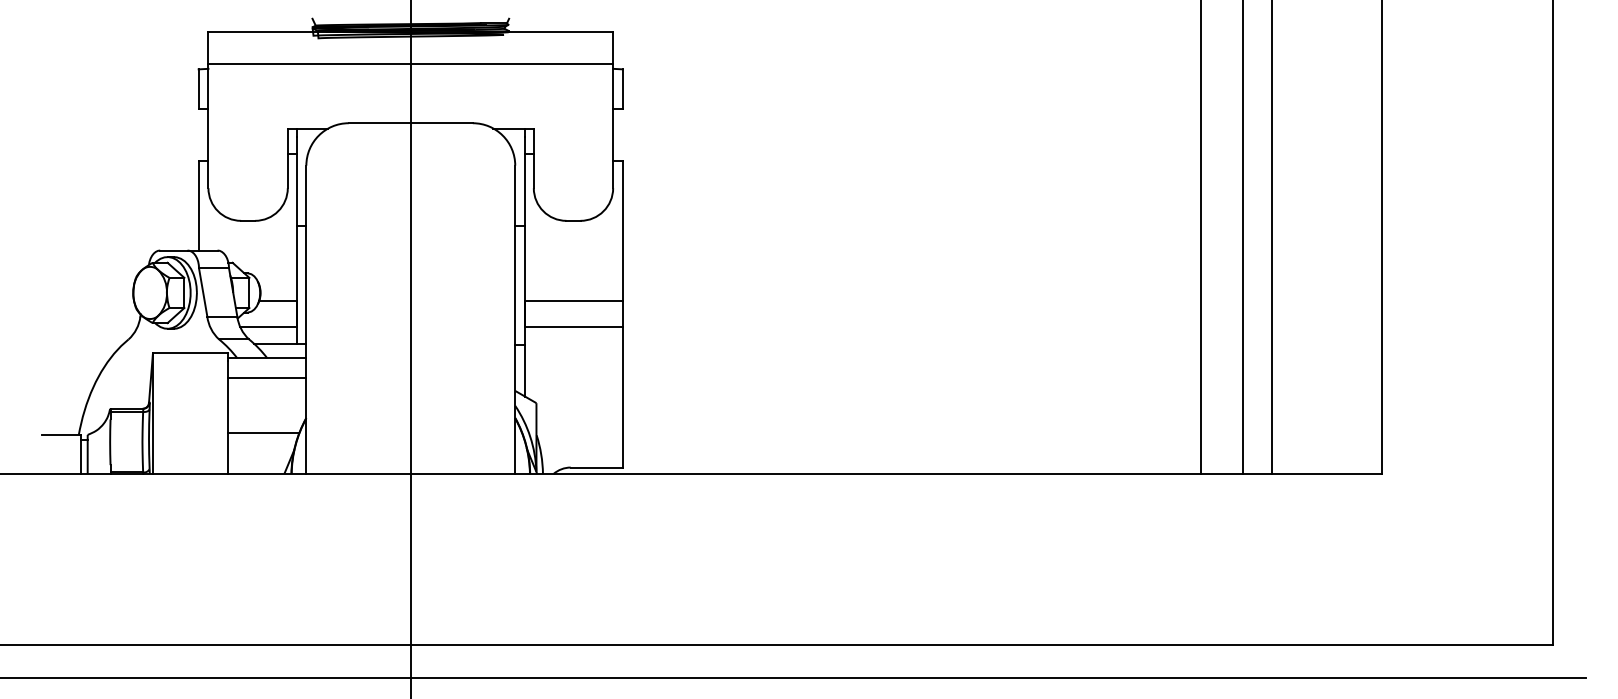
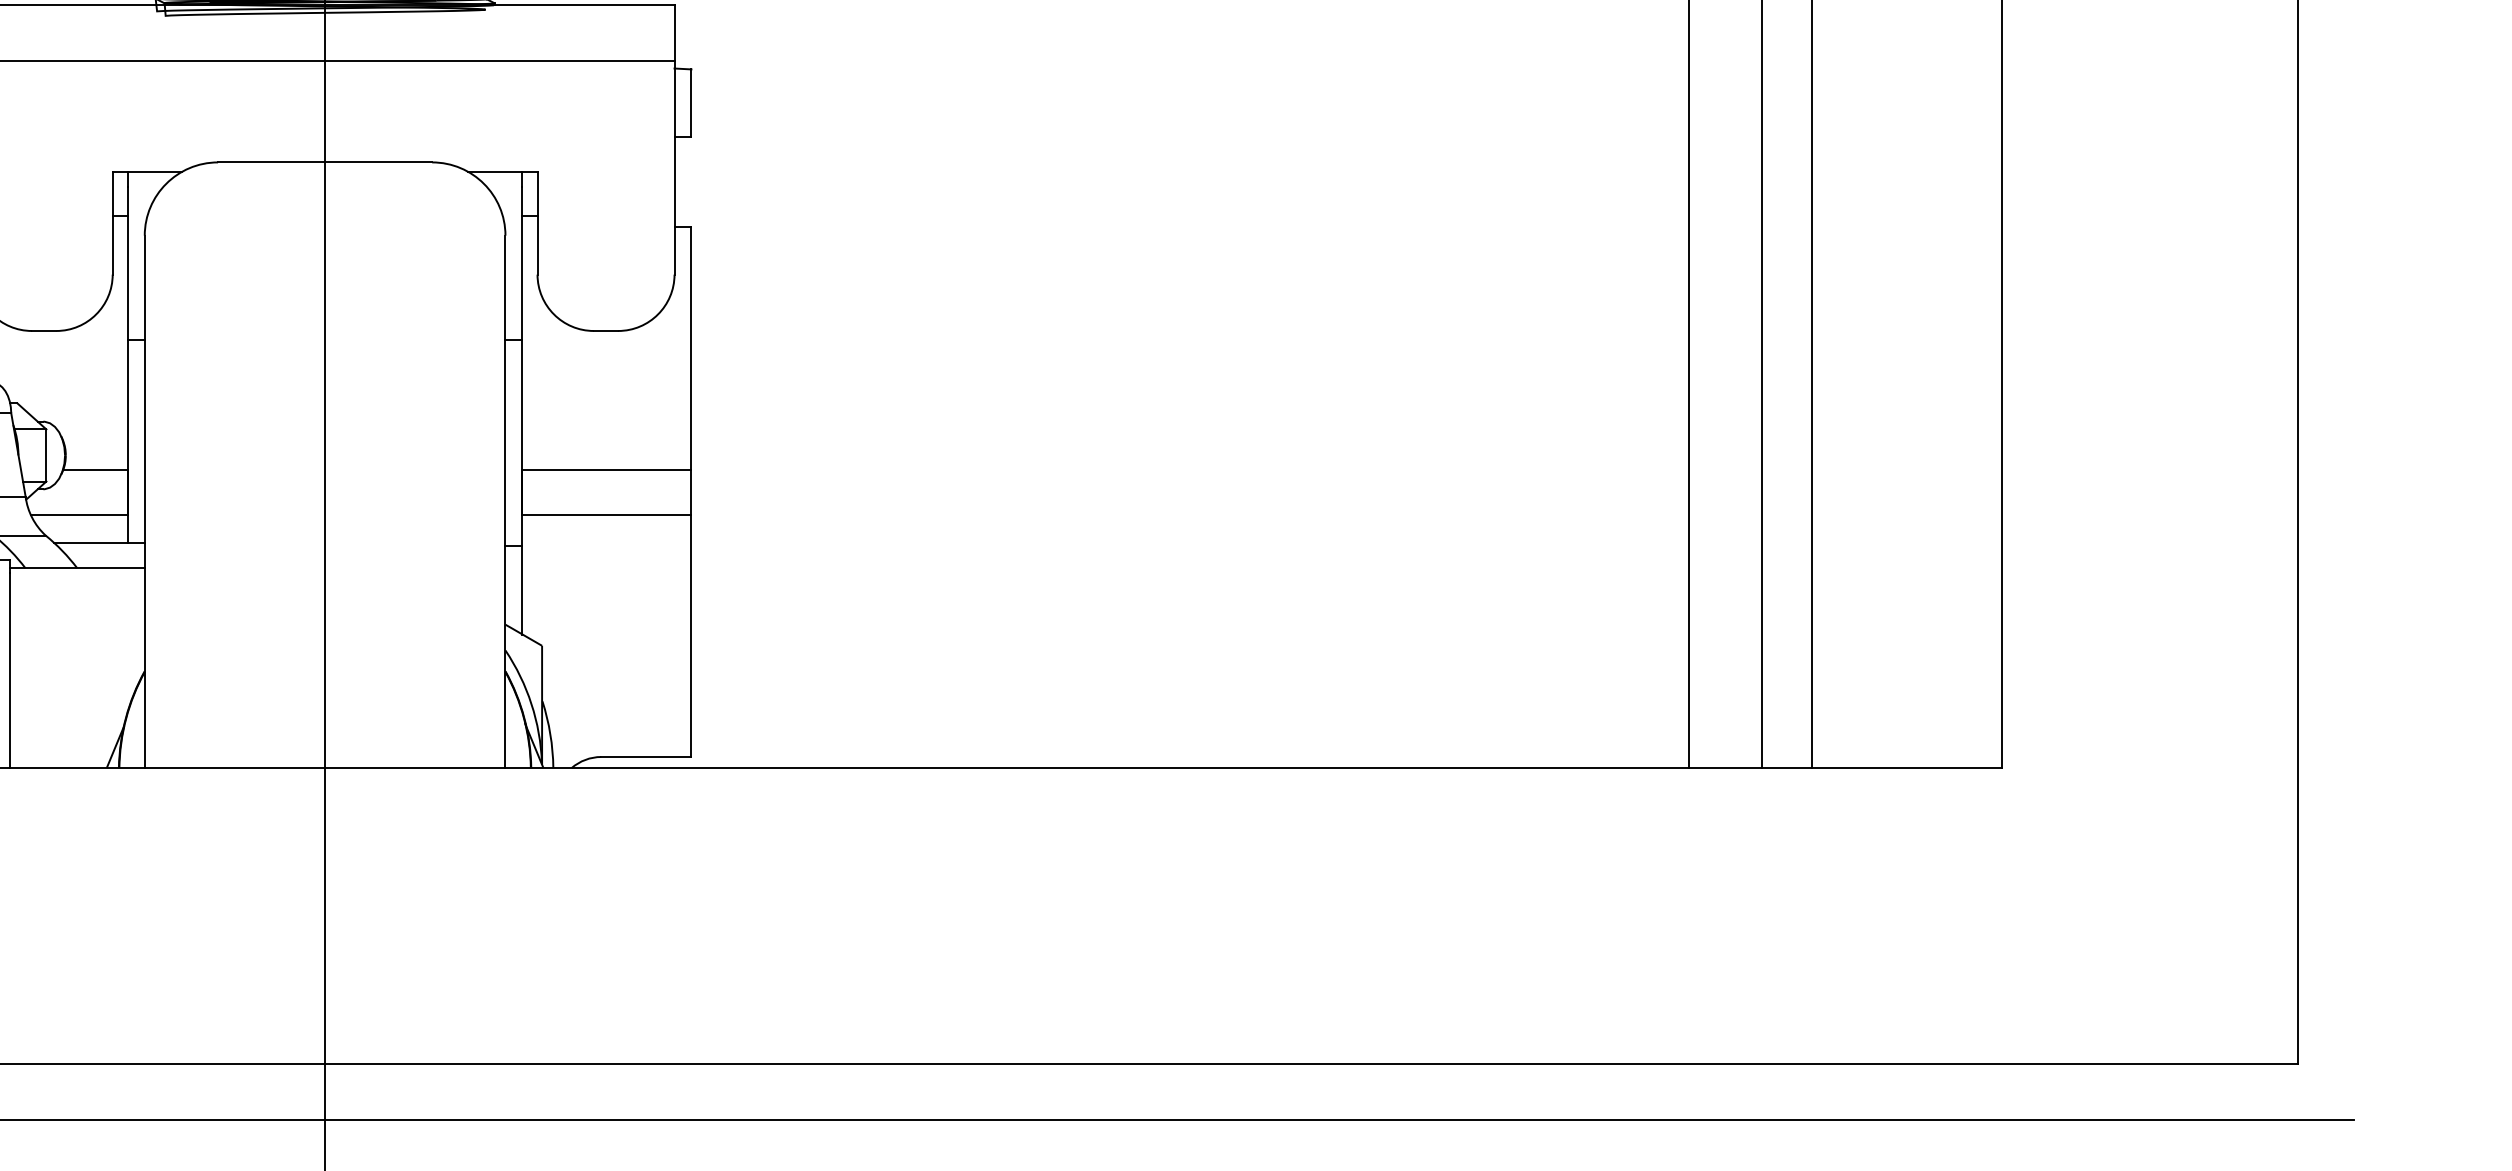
line: (267, 377) -> (77, 601), removed
line: (263, 433) -> (70, 698), removed

